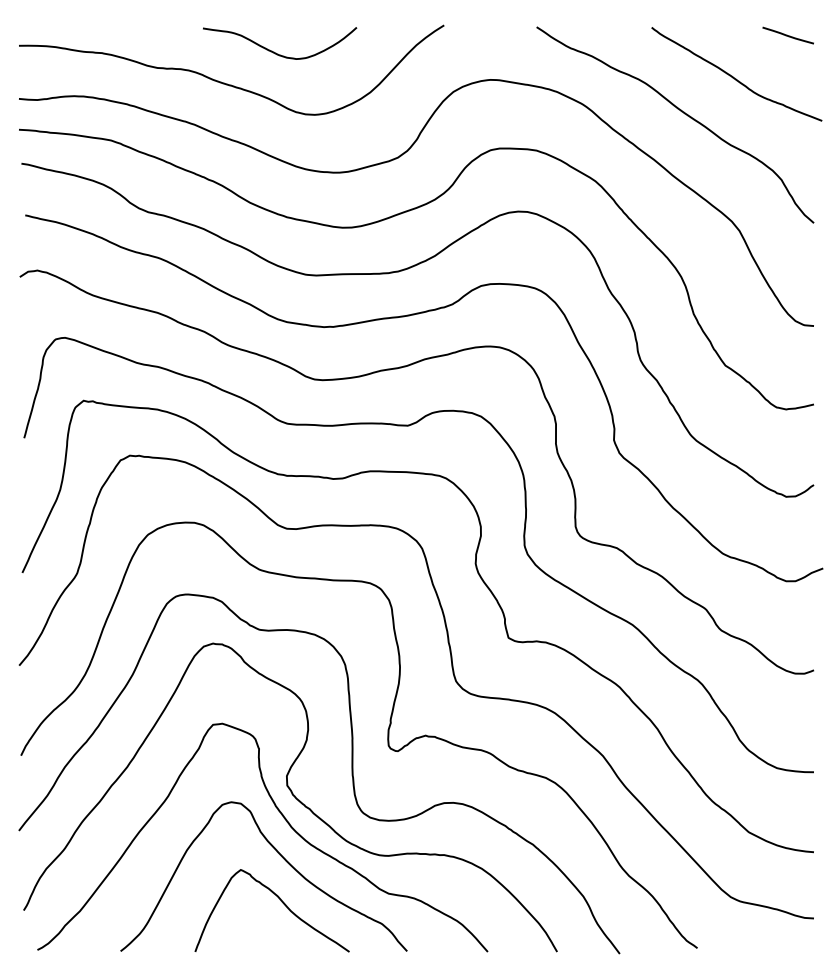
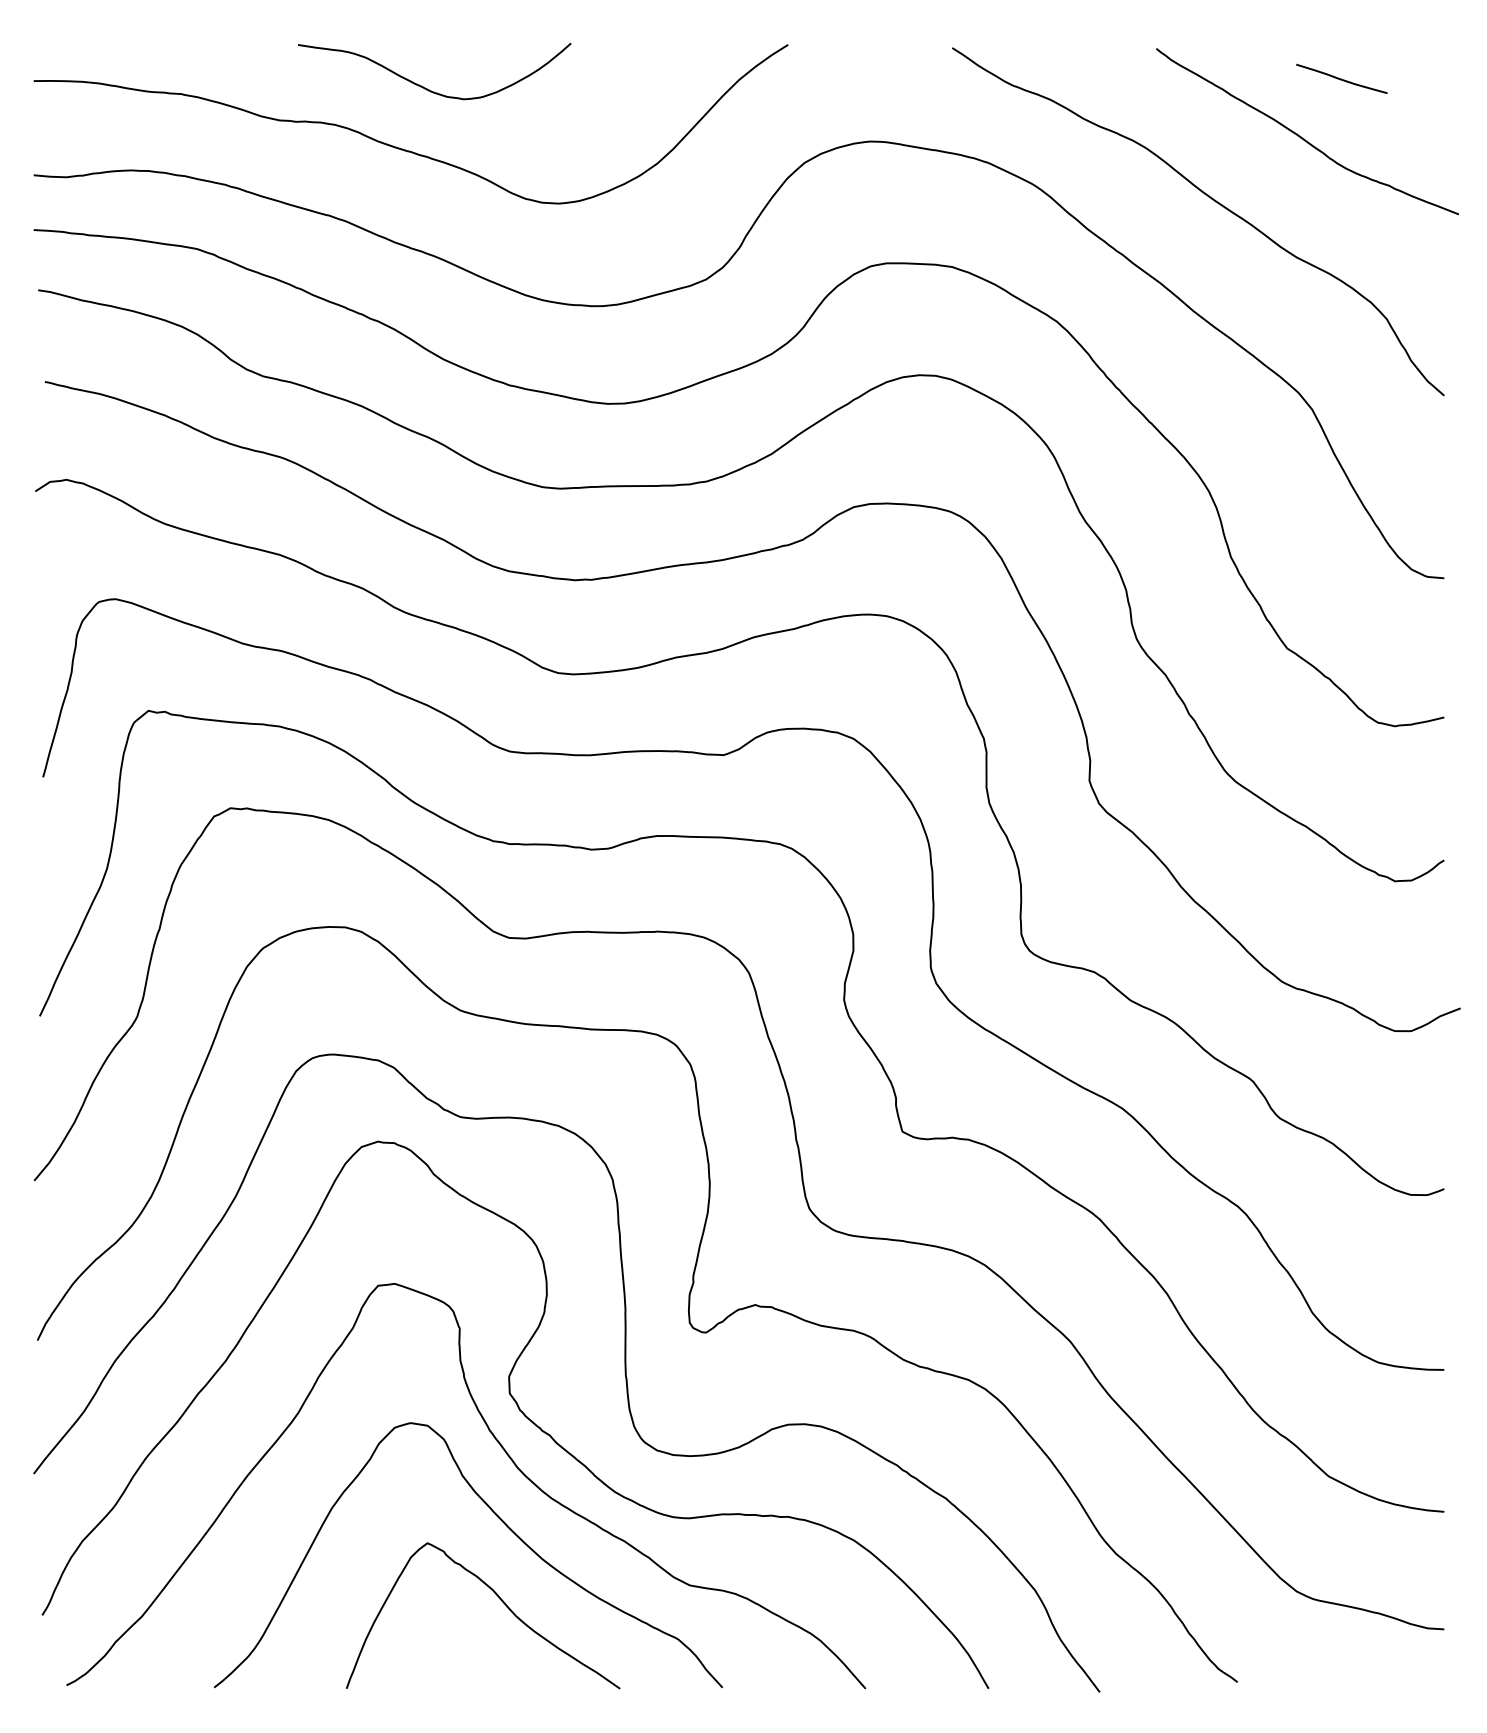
line: (787, 35) -> (1340, 78), moved
curve: (276, 52) -> (428, 87), moved

